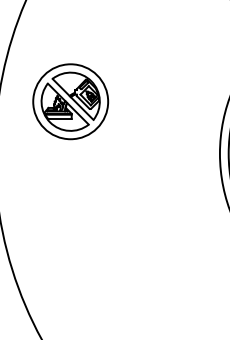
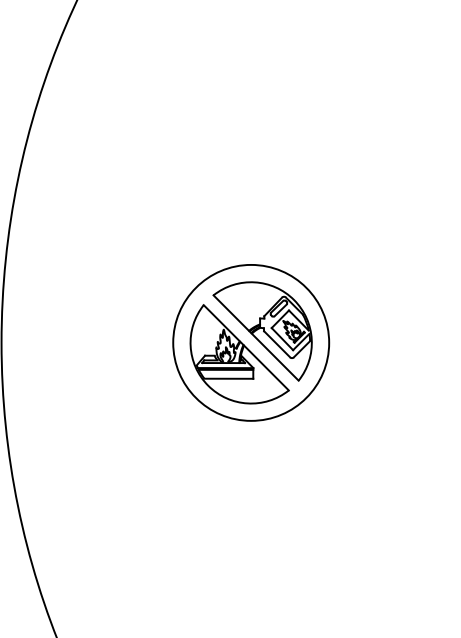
part: (70, 101) -> (250, 342), moved

